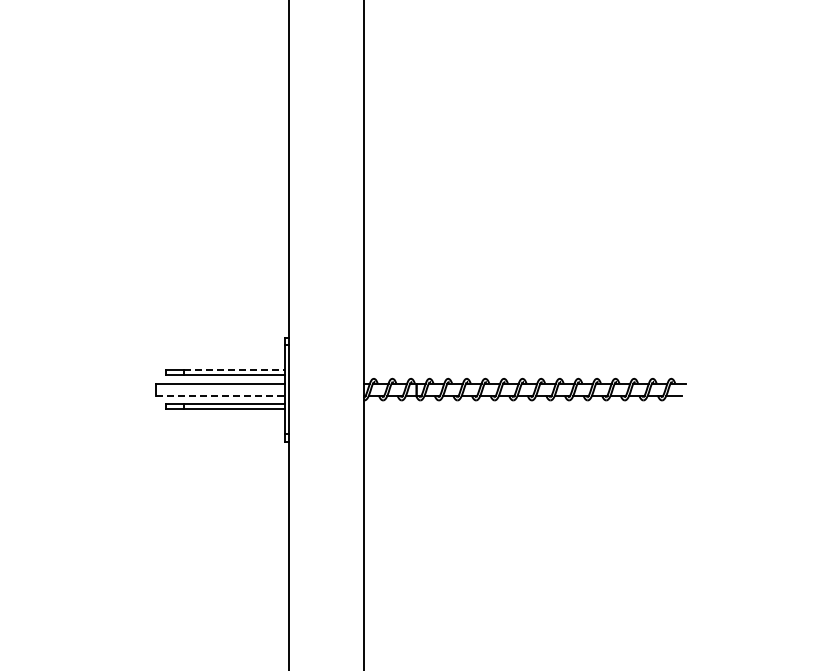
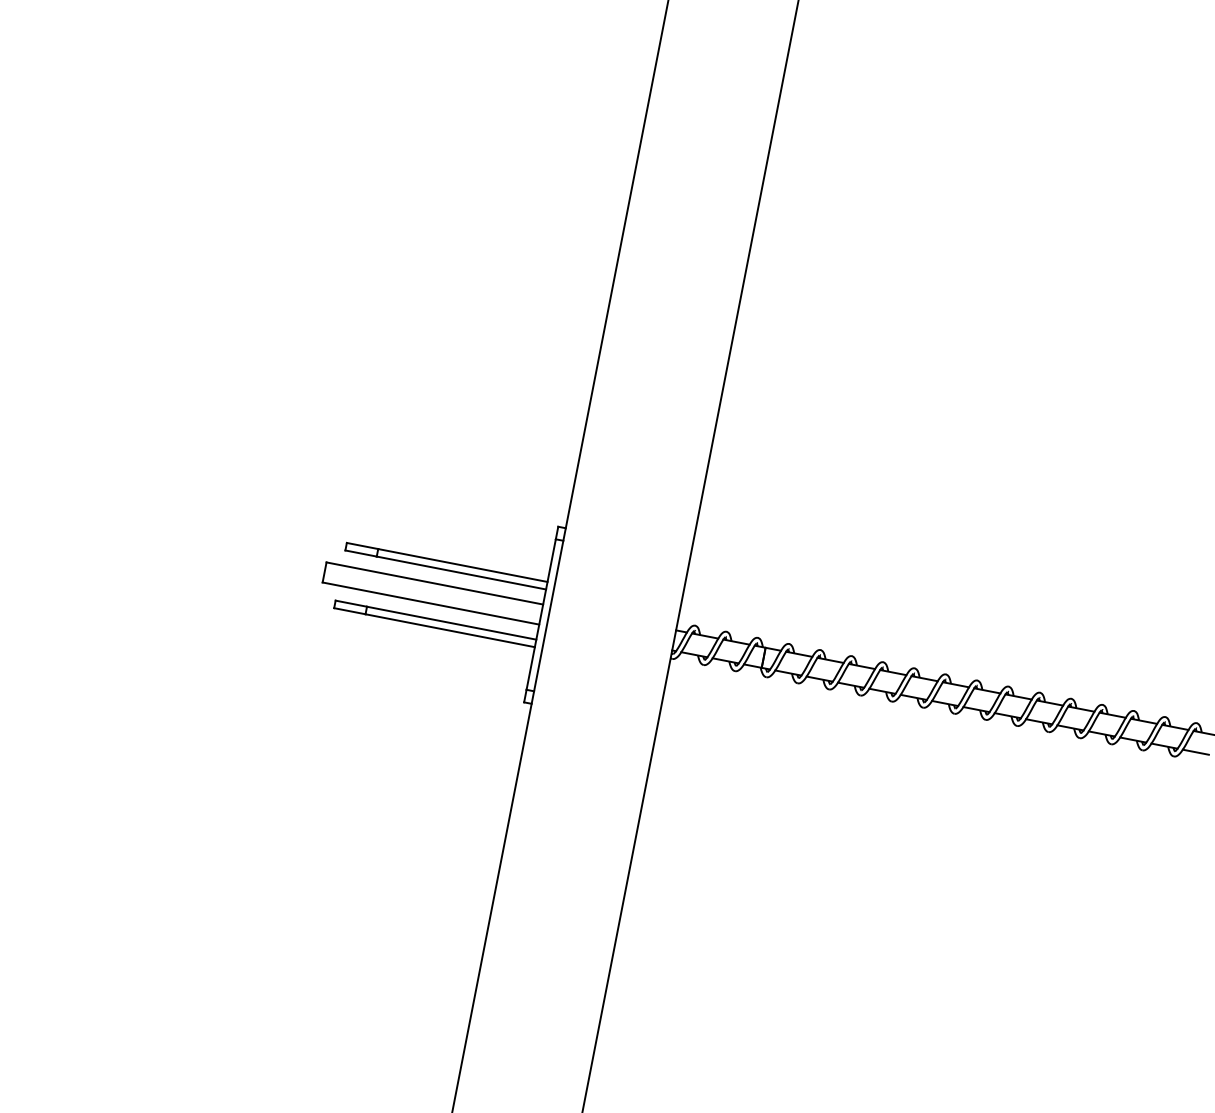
line: (234, 370) -> (462, 565), dashed -> solid
line: (220, 395) -> (431, 603), dashed -> solid

